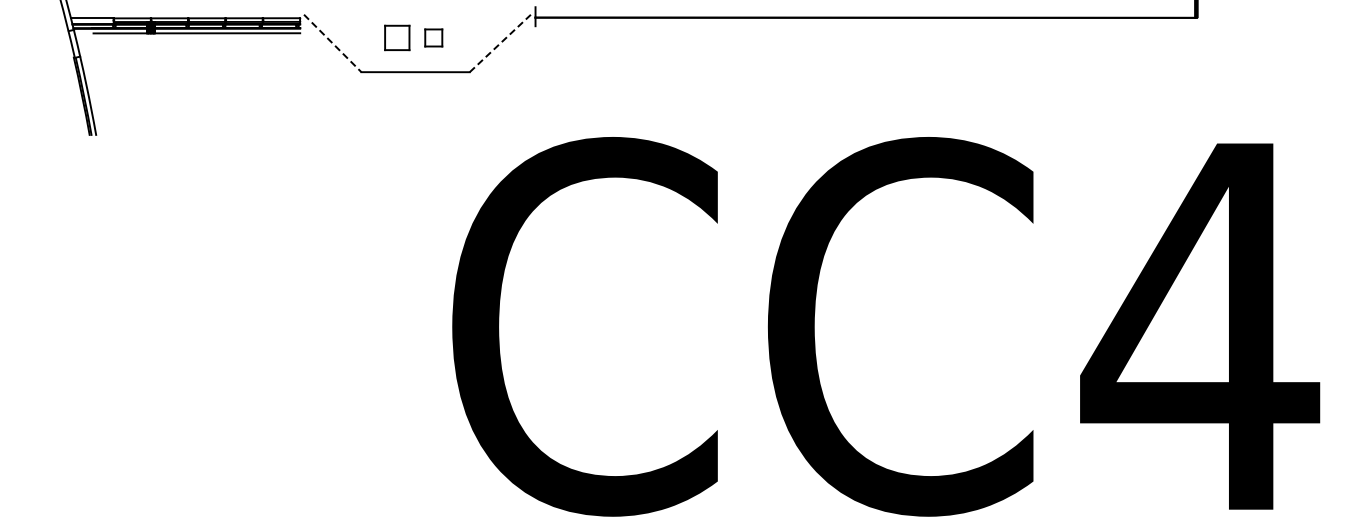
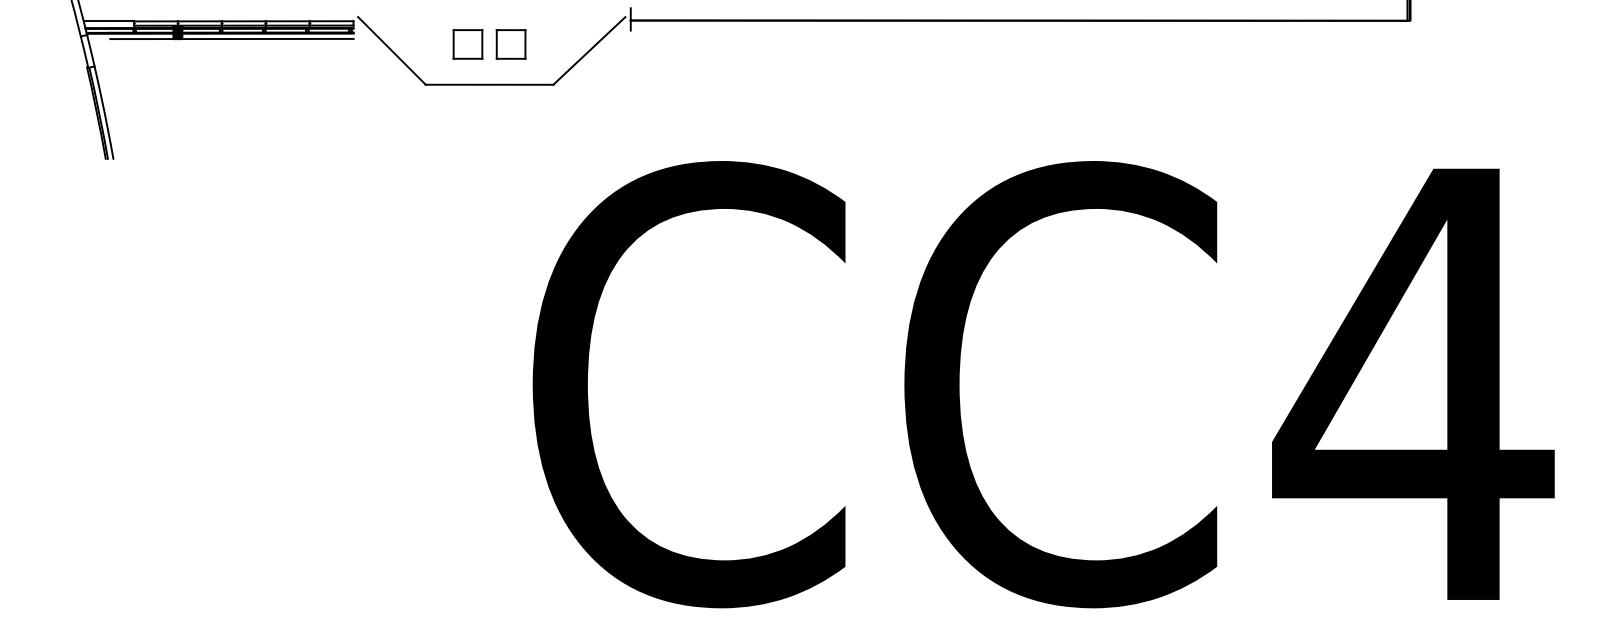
part: (433, 37) -> (510, 43), size x1.43
line: (332, 43) -> (391, 50), dashed -> solid
line: (500, 43) -> (589, 50), dashed -> solid

